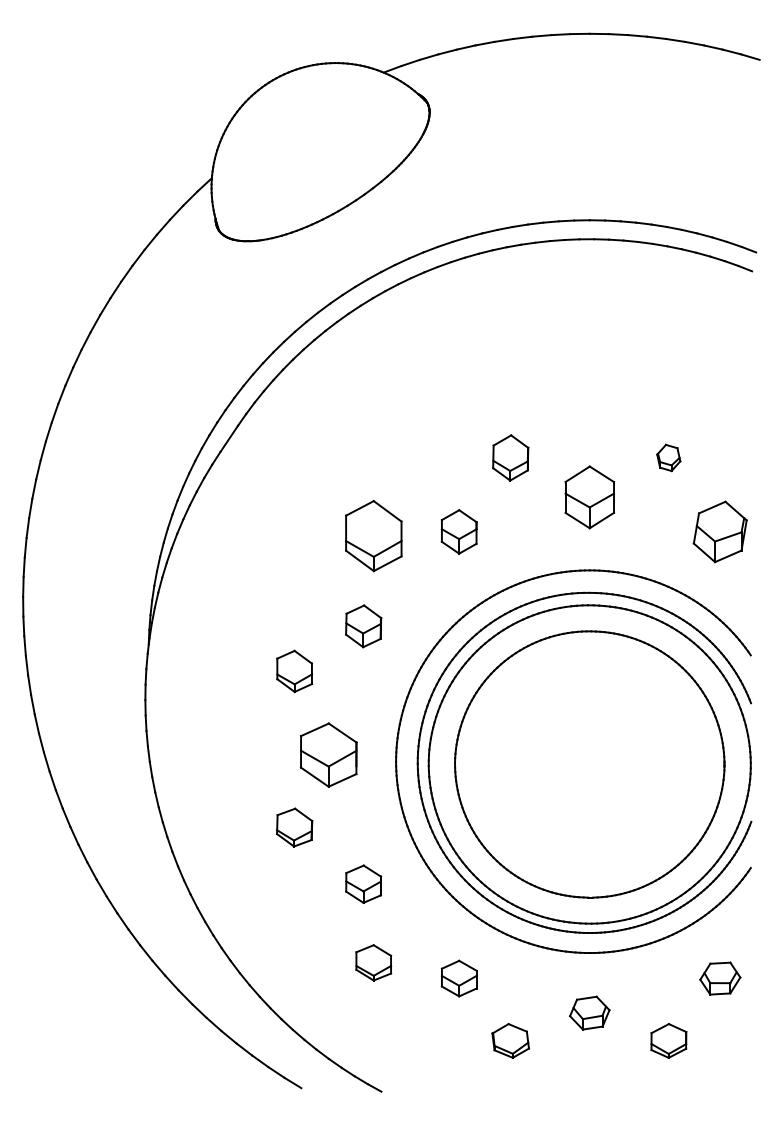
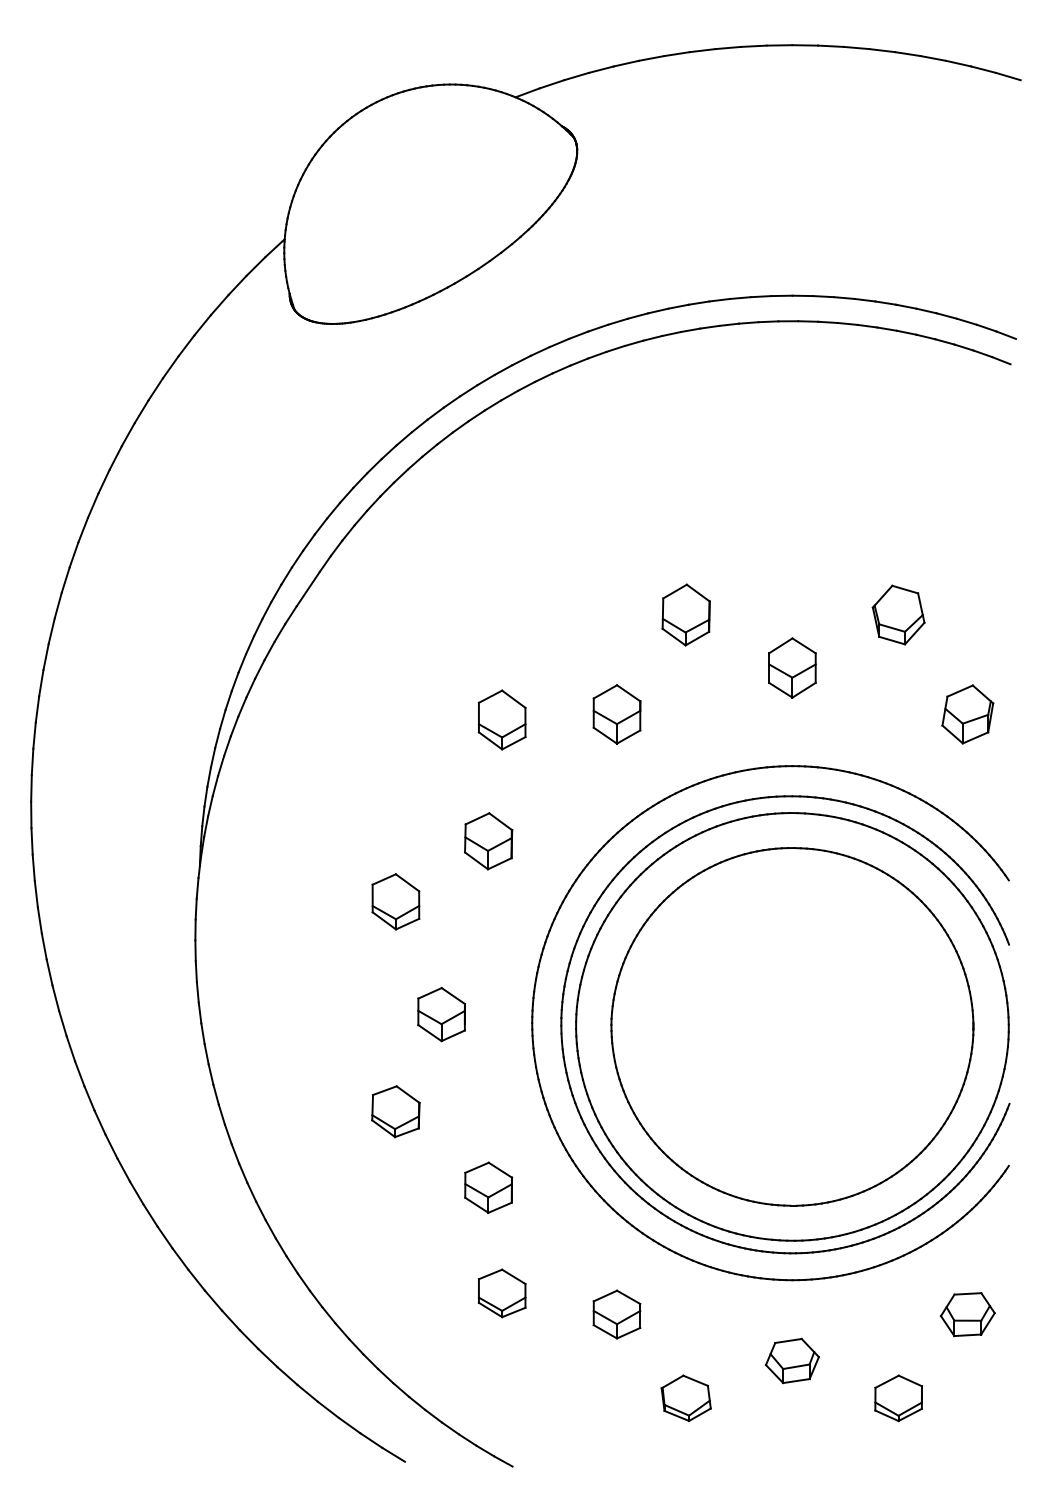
part: (668, 457) -> (898, 614), size x1.67
part: (589, 496) -> (792, 667), size x0.71
part: (720, 531) -> (967, 714), size x0.71
part: (373, 535) -> (501, 719), size x0.62
part: (328, 755) -> (441, 1014), size x0.62

